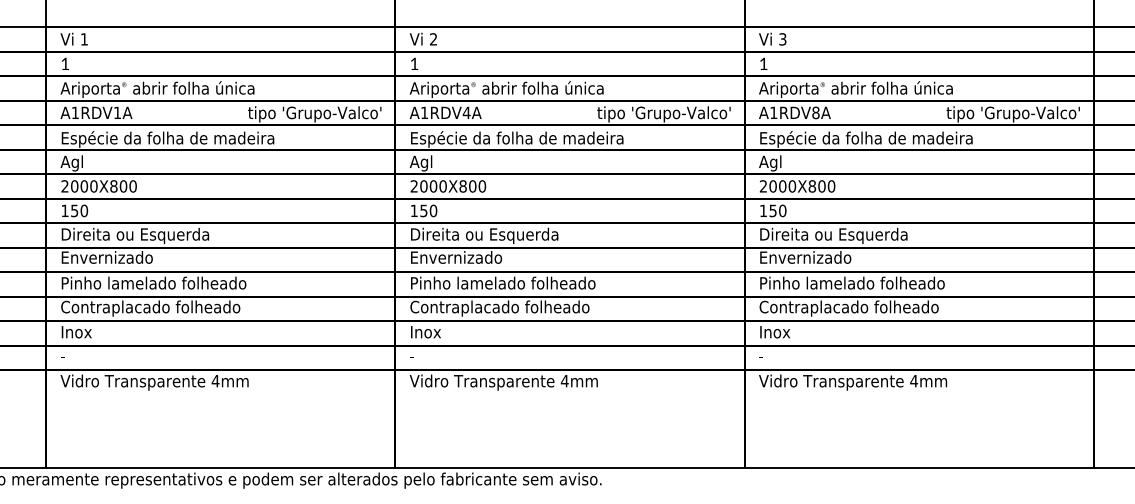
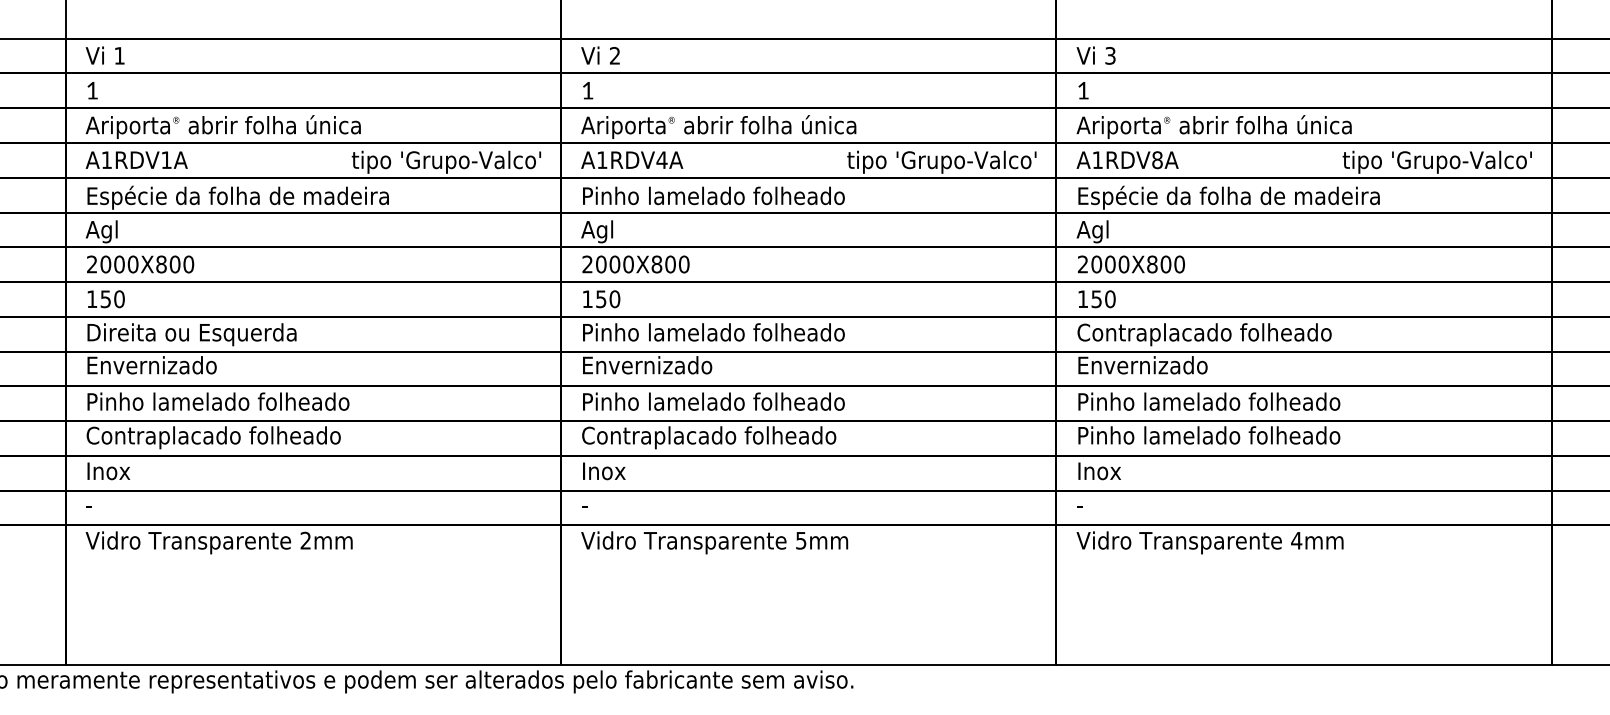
text: (517, 139) -> (734, 197), Espécie da folha de madeira -> Pinho lamelado folheado
text: (503, 235) -> (714, 334), Direita ou Esquerda -> Pinho lamelado folheado
text: (848, 235) -> (1203, 334), Direita ou Esquerda -> Contraplacado folheado
text: (851, 308) -> (1207, 437), Contraplacado folheado -> Pinho lamelado folheado
text: (215, 380) -> (305, 539), 4mm -> 2mm
text: (564, 381) -> (800, 541), 4mm -> 5mm

